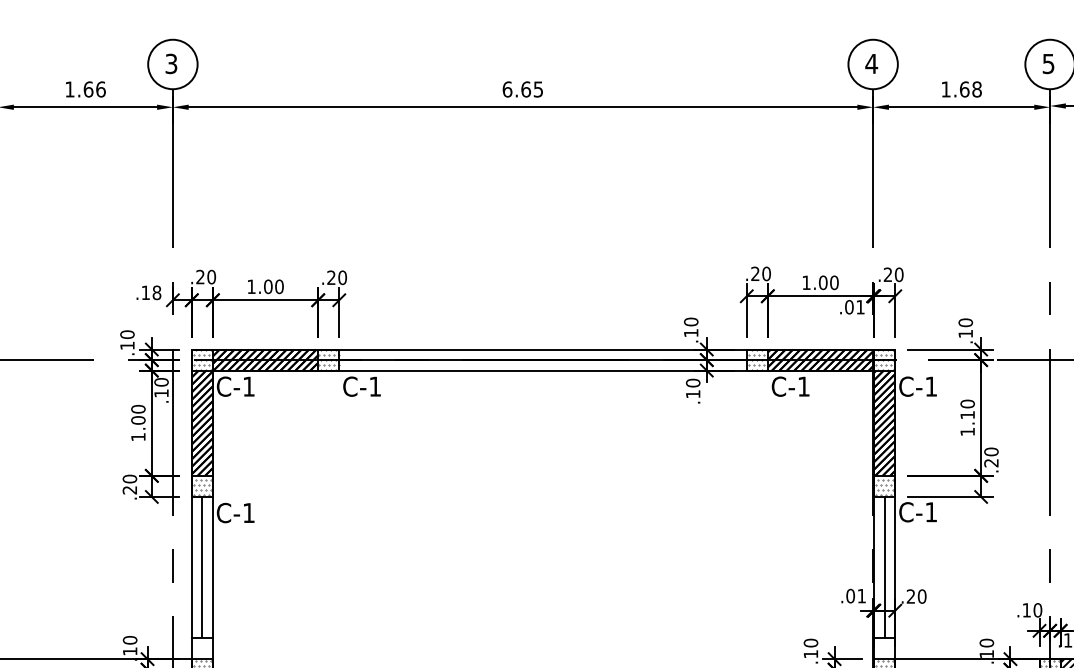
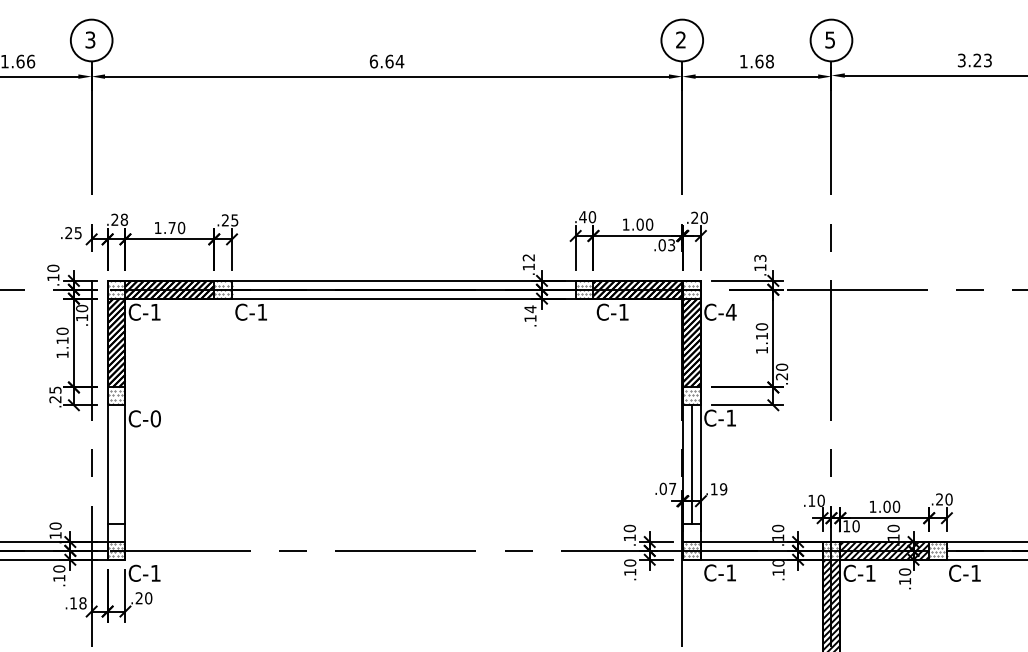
text: (871, 63) -> (680, 39), 4 -> 2
text: (537, 89) -> (399, 61), 6.65 -> 6.64
text: (754, 274) -> (582, 217), .20 -> .40
text: (211, 276) -> (124, 219), .20 -> .28
text: (342, 277) -> (234, 220), .20 -> .25
text: (267, 286) -> (171, 227), 1.00 -> 1.70
text: (151, 293) -> (73, 233), .18 -> .25
text: (860, 307) -> (671, 245), .01 -> .03
text: (690, 321) -> (528, 257), .10 -> .12
text: (965, 321) -> (760, 257), .10 -> .13
text: (693, 383) -> (530, 309), .10 -> .14
text: (930, 386) -> (730, 312), C-1 -> C-4
text: (138, 420) -> (62, 340), 1.00 -> 1.10
text: (129, 478) -> (55, 389), .20 -> .25
text: (248, 512) -> (155, 418), C-1 -> C-0
line: (202, 567) -> (116, 464), removed
text: (861, 595) -> (672, 488), .01 -> .07
text: (916, 596) -> (718, 489), .20 -> .19

